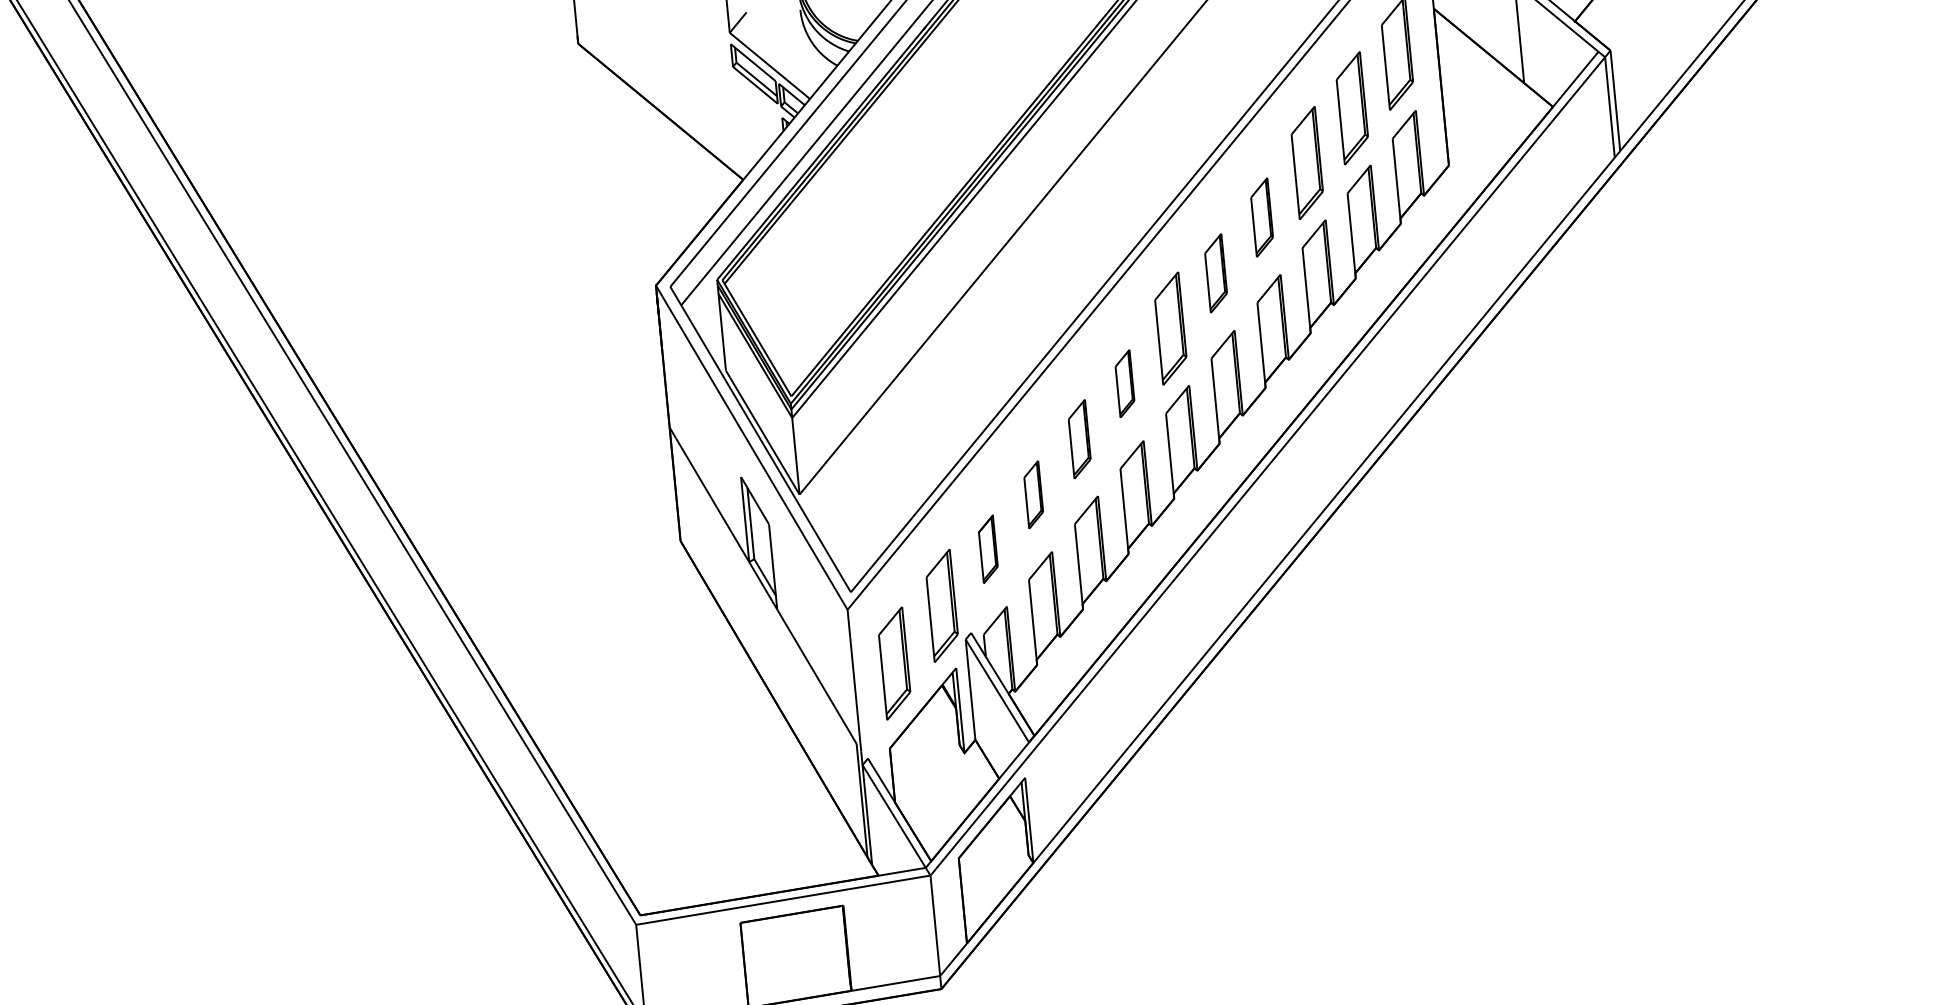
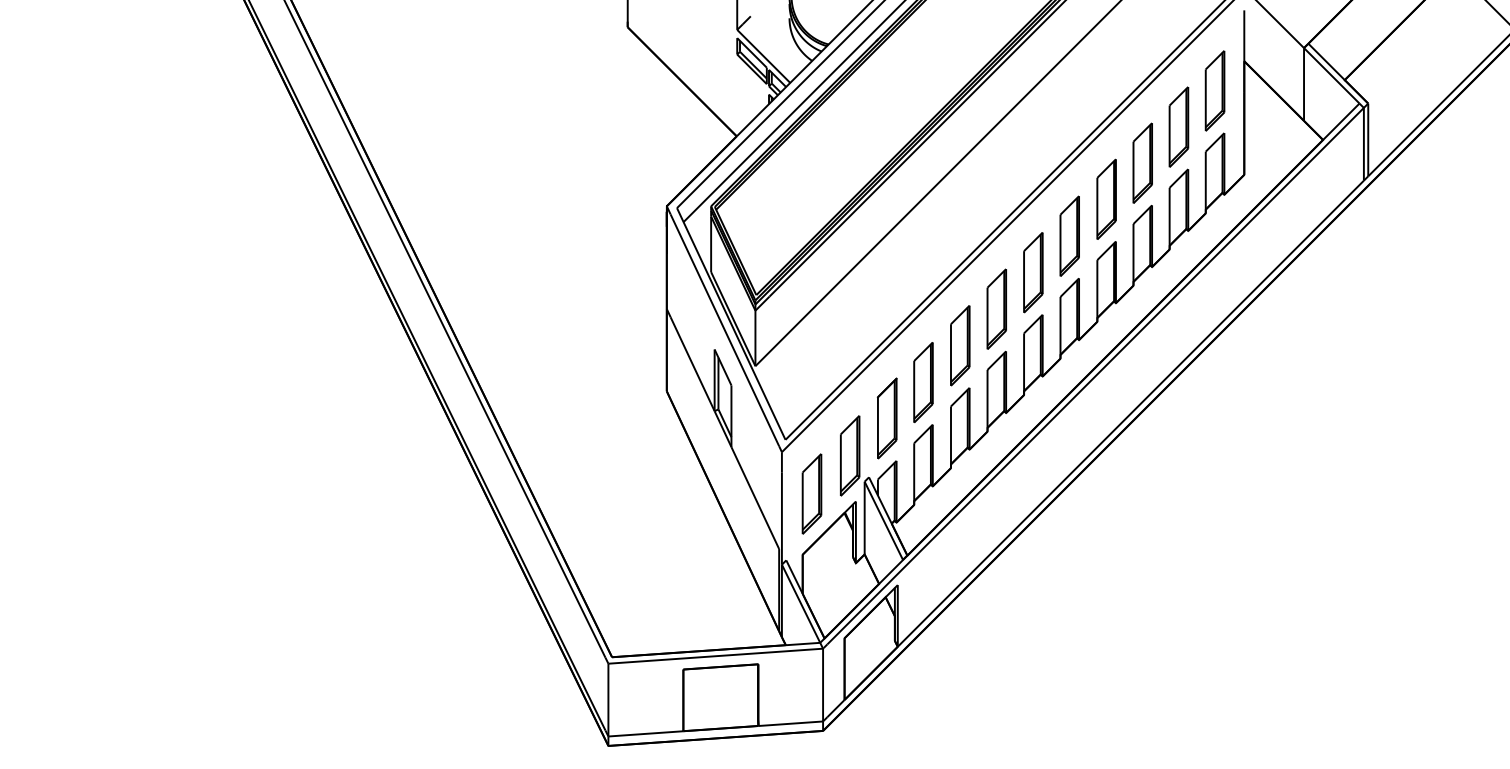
part: (1261, 216) -> (1106, 198), size x1.43
part: (1215, 272) -> (1069, 235), size x1.43
part: (1124, 382) -> (996, 308), size x1.67
part: (1079, 438) -> (960, 345), size x1.43
part: (1033, 494) -> (923, 382), size x1.67
part: (987, 549) -> (886, 418), size x1.67

